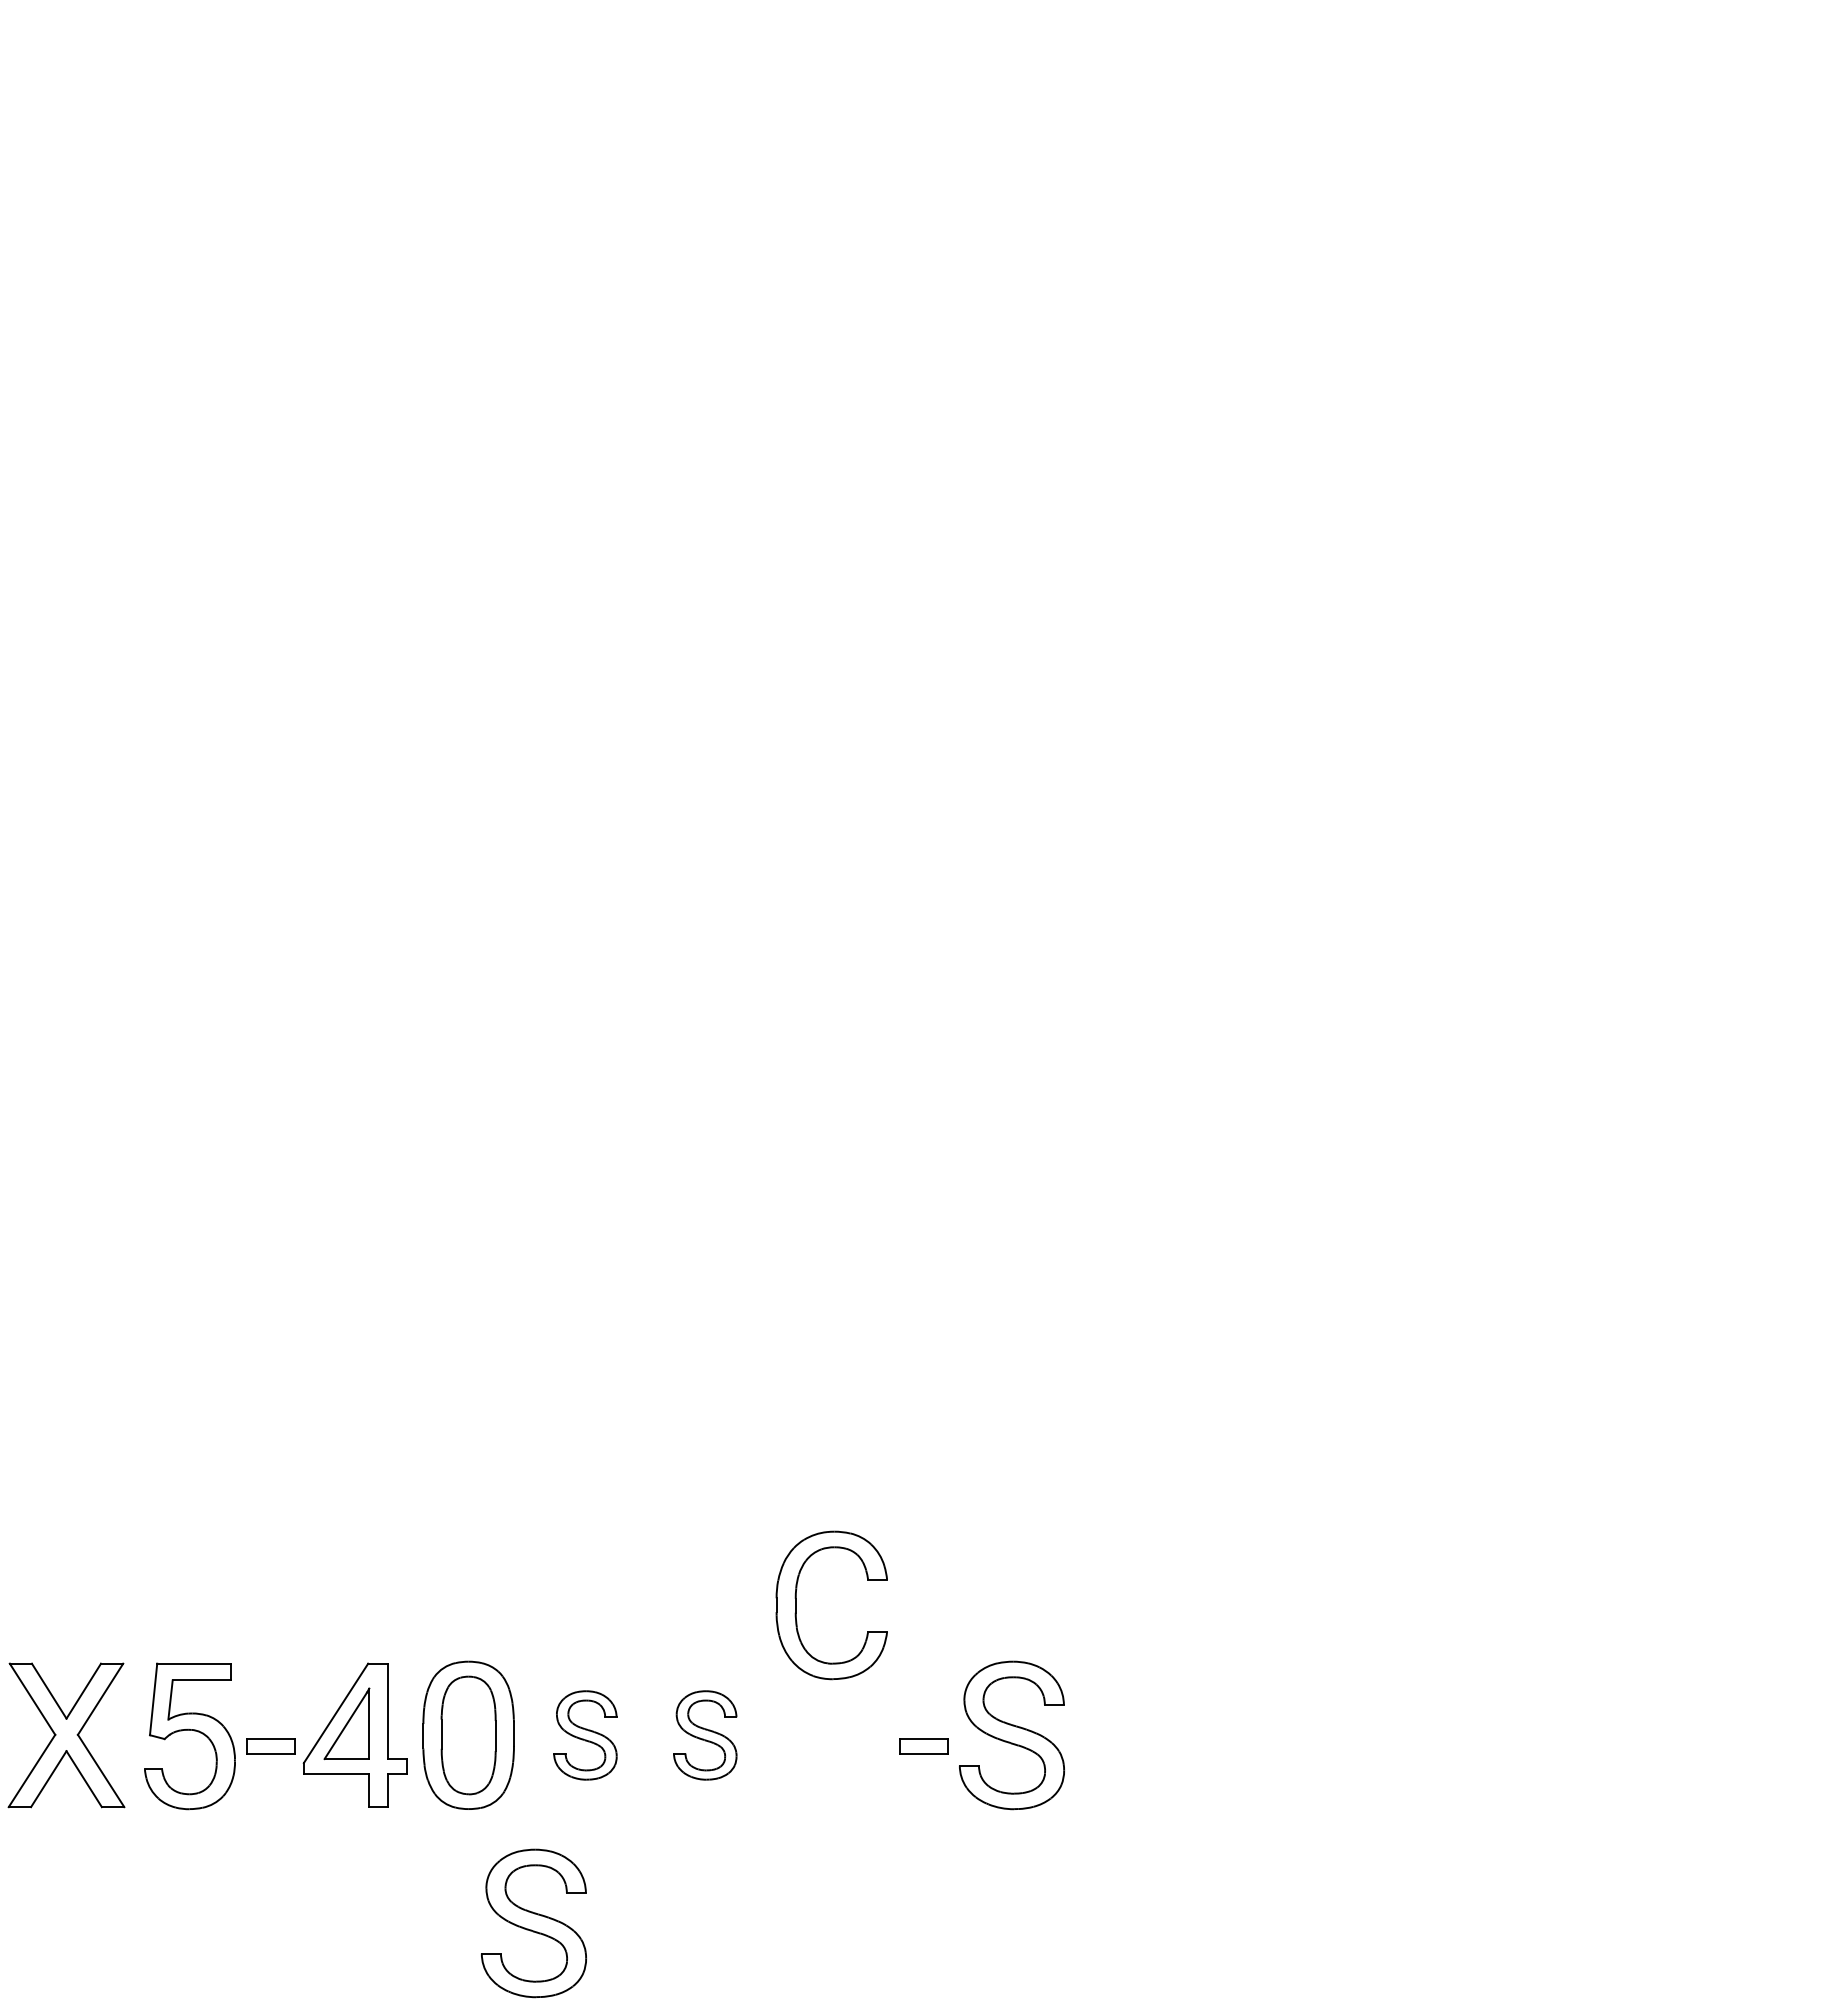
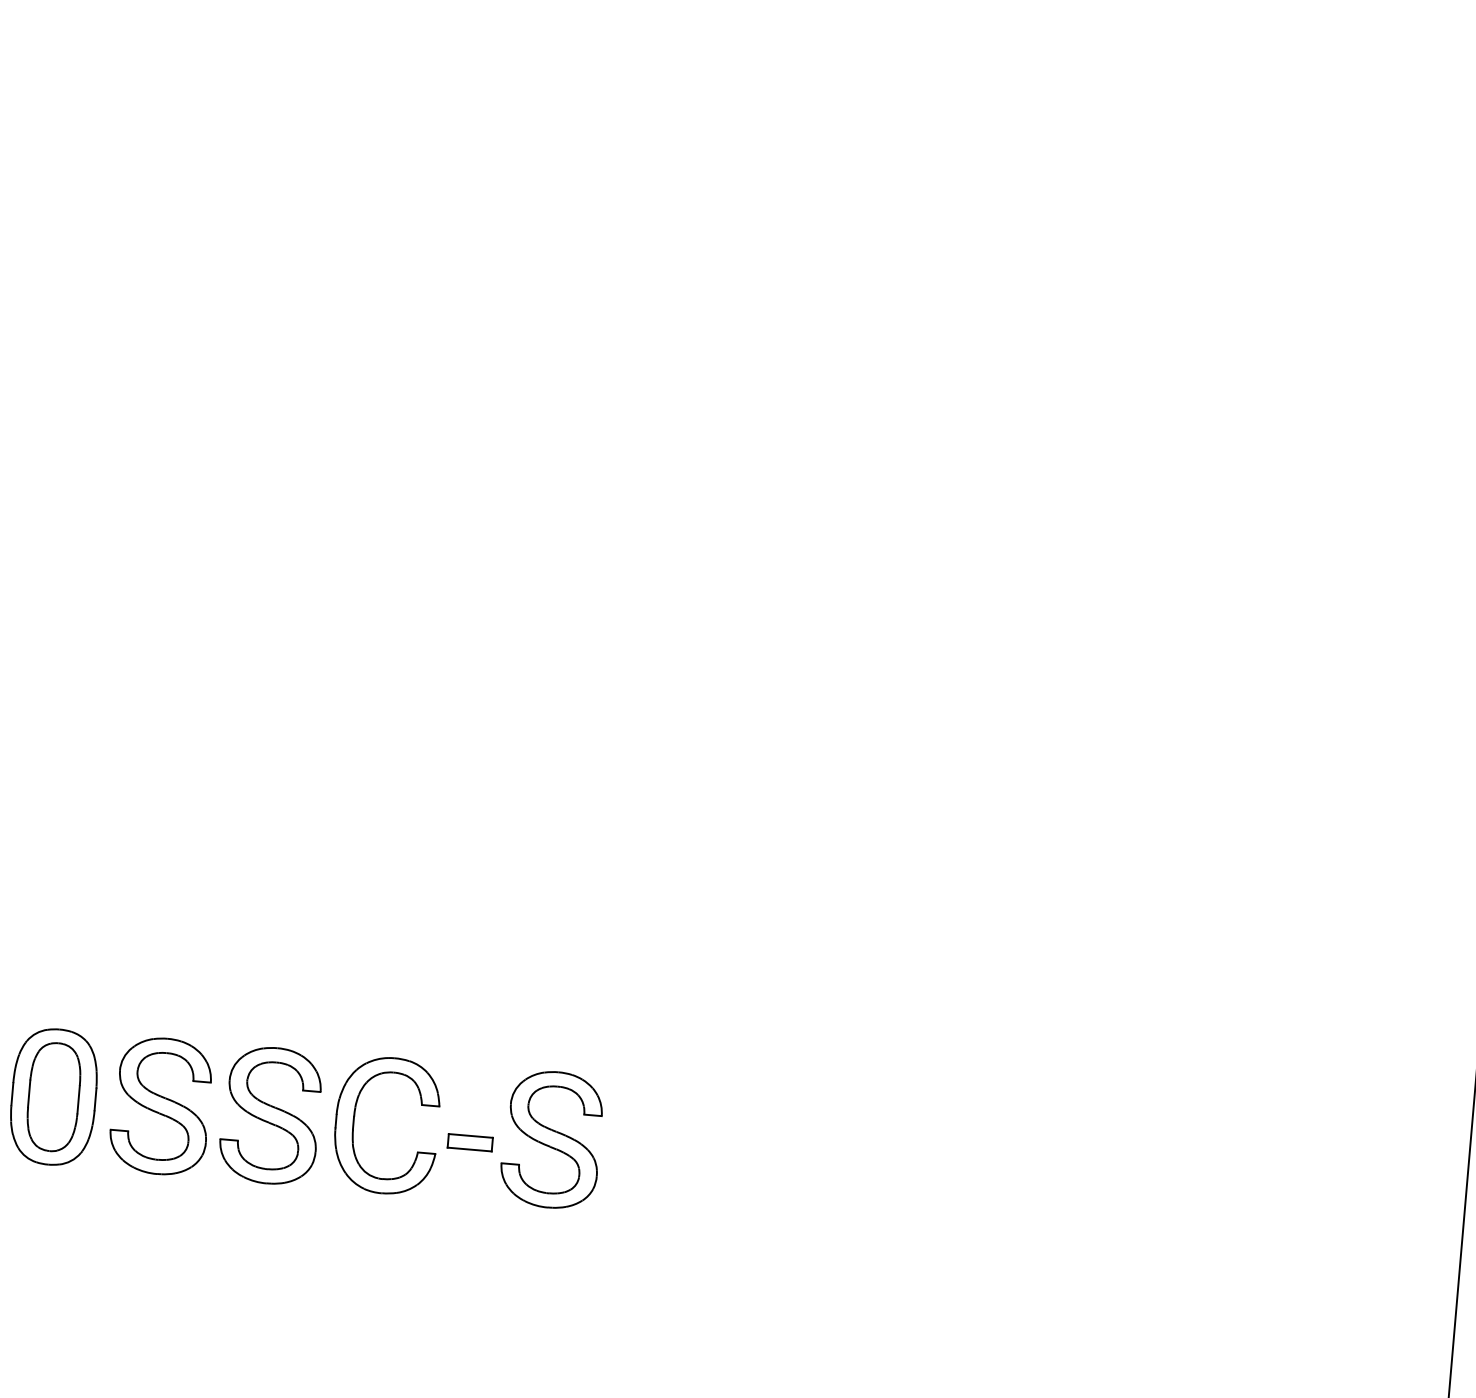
part: (796, 1605) -> (354, 1122), moved
part: (585, 1735) -> (160, 1106), size x1.67
part: (705, 1735) -> (270, 1115), size x1.67
part: (533, 1923) -> (98, 1274), removed

